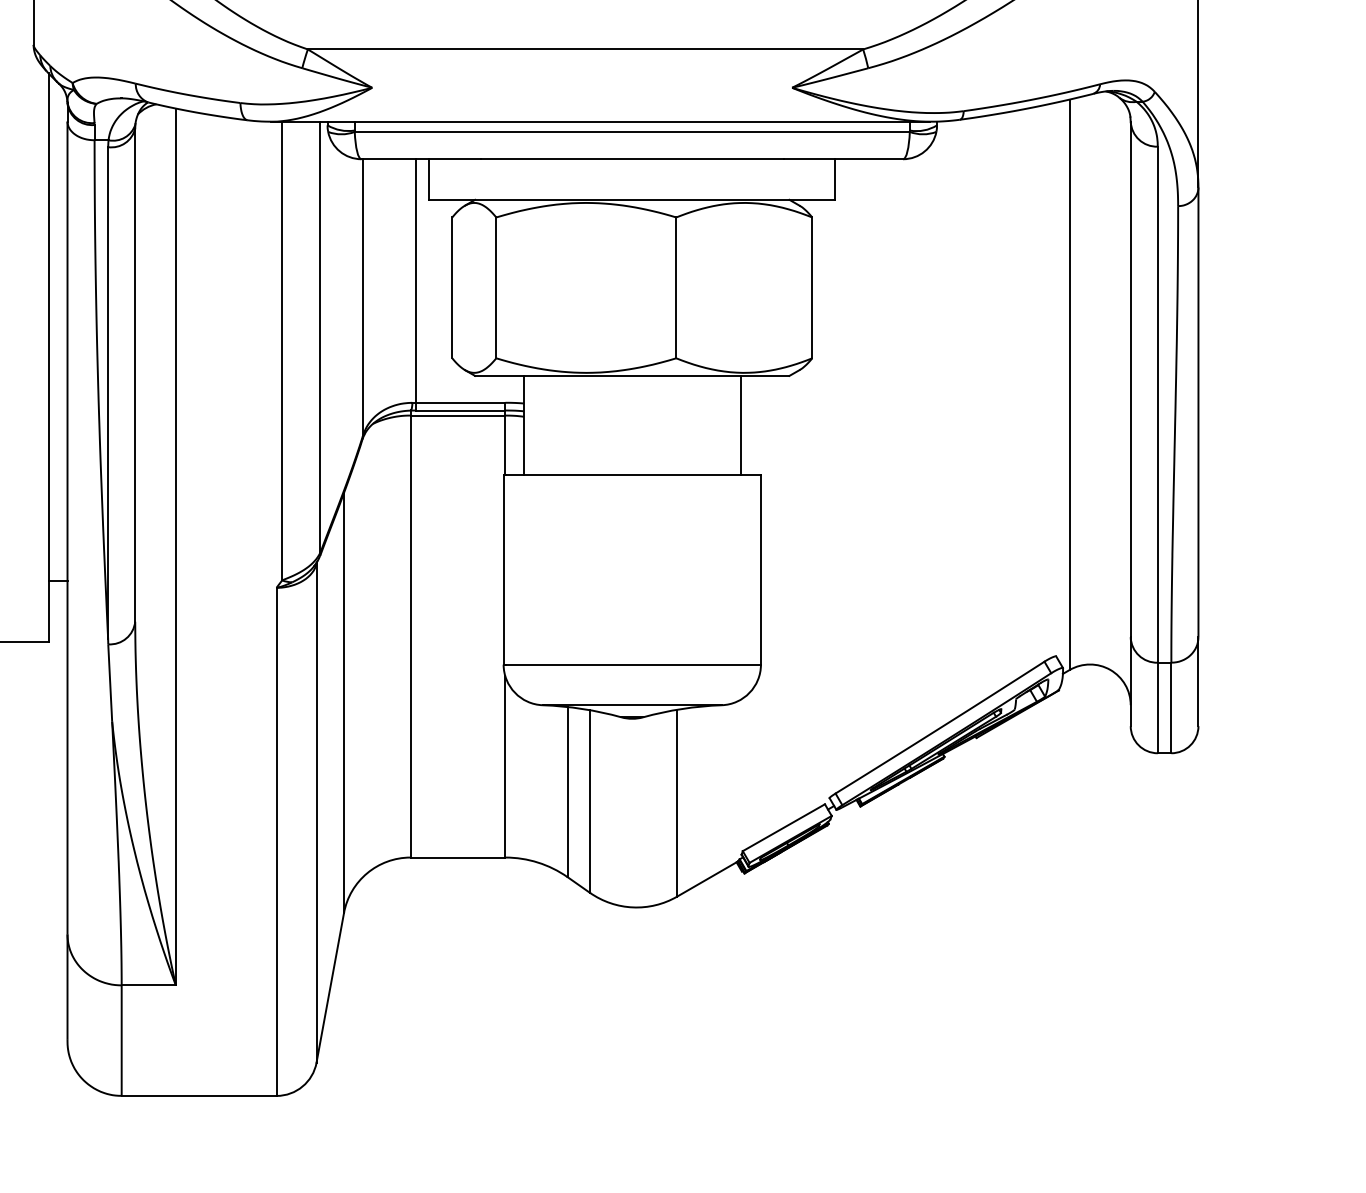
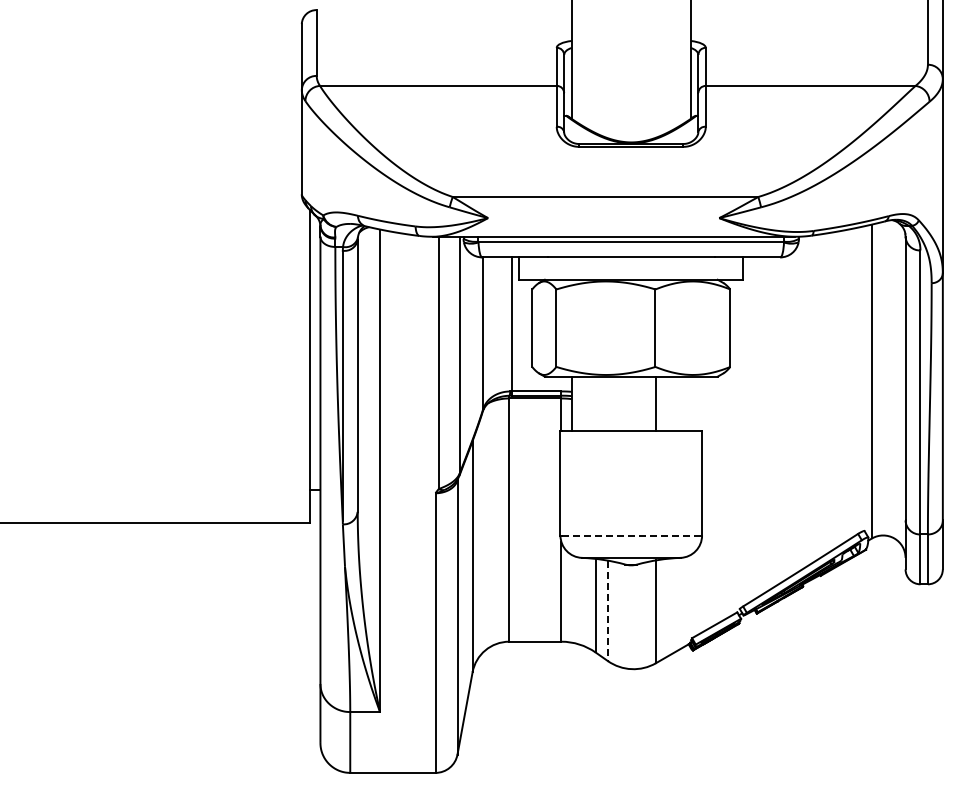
line: (739, 424) -> (655, 403), moved
line: (634, 664) -> (632, 535), solid -> dashed
line: (589, 802) -> (607, 611), solid -> dashed

